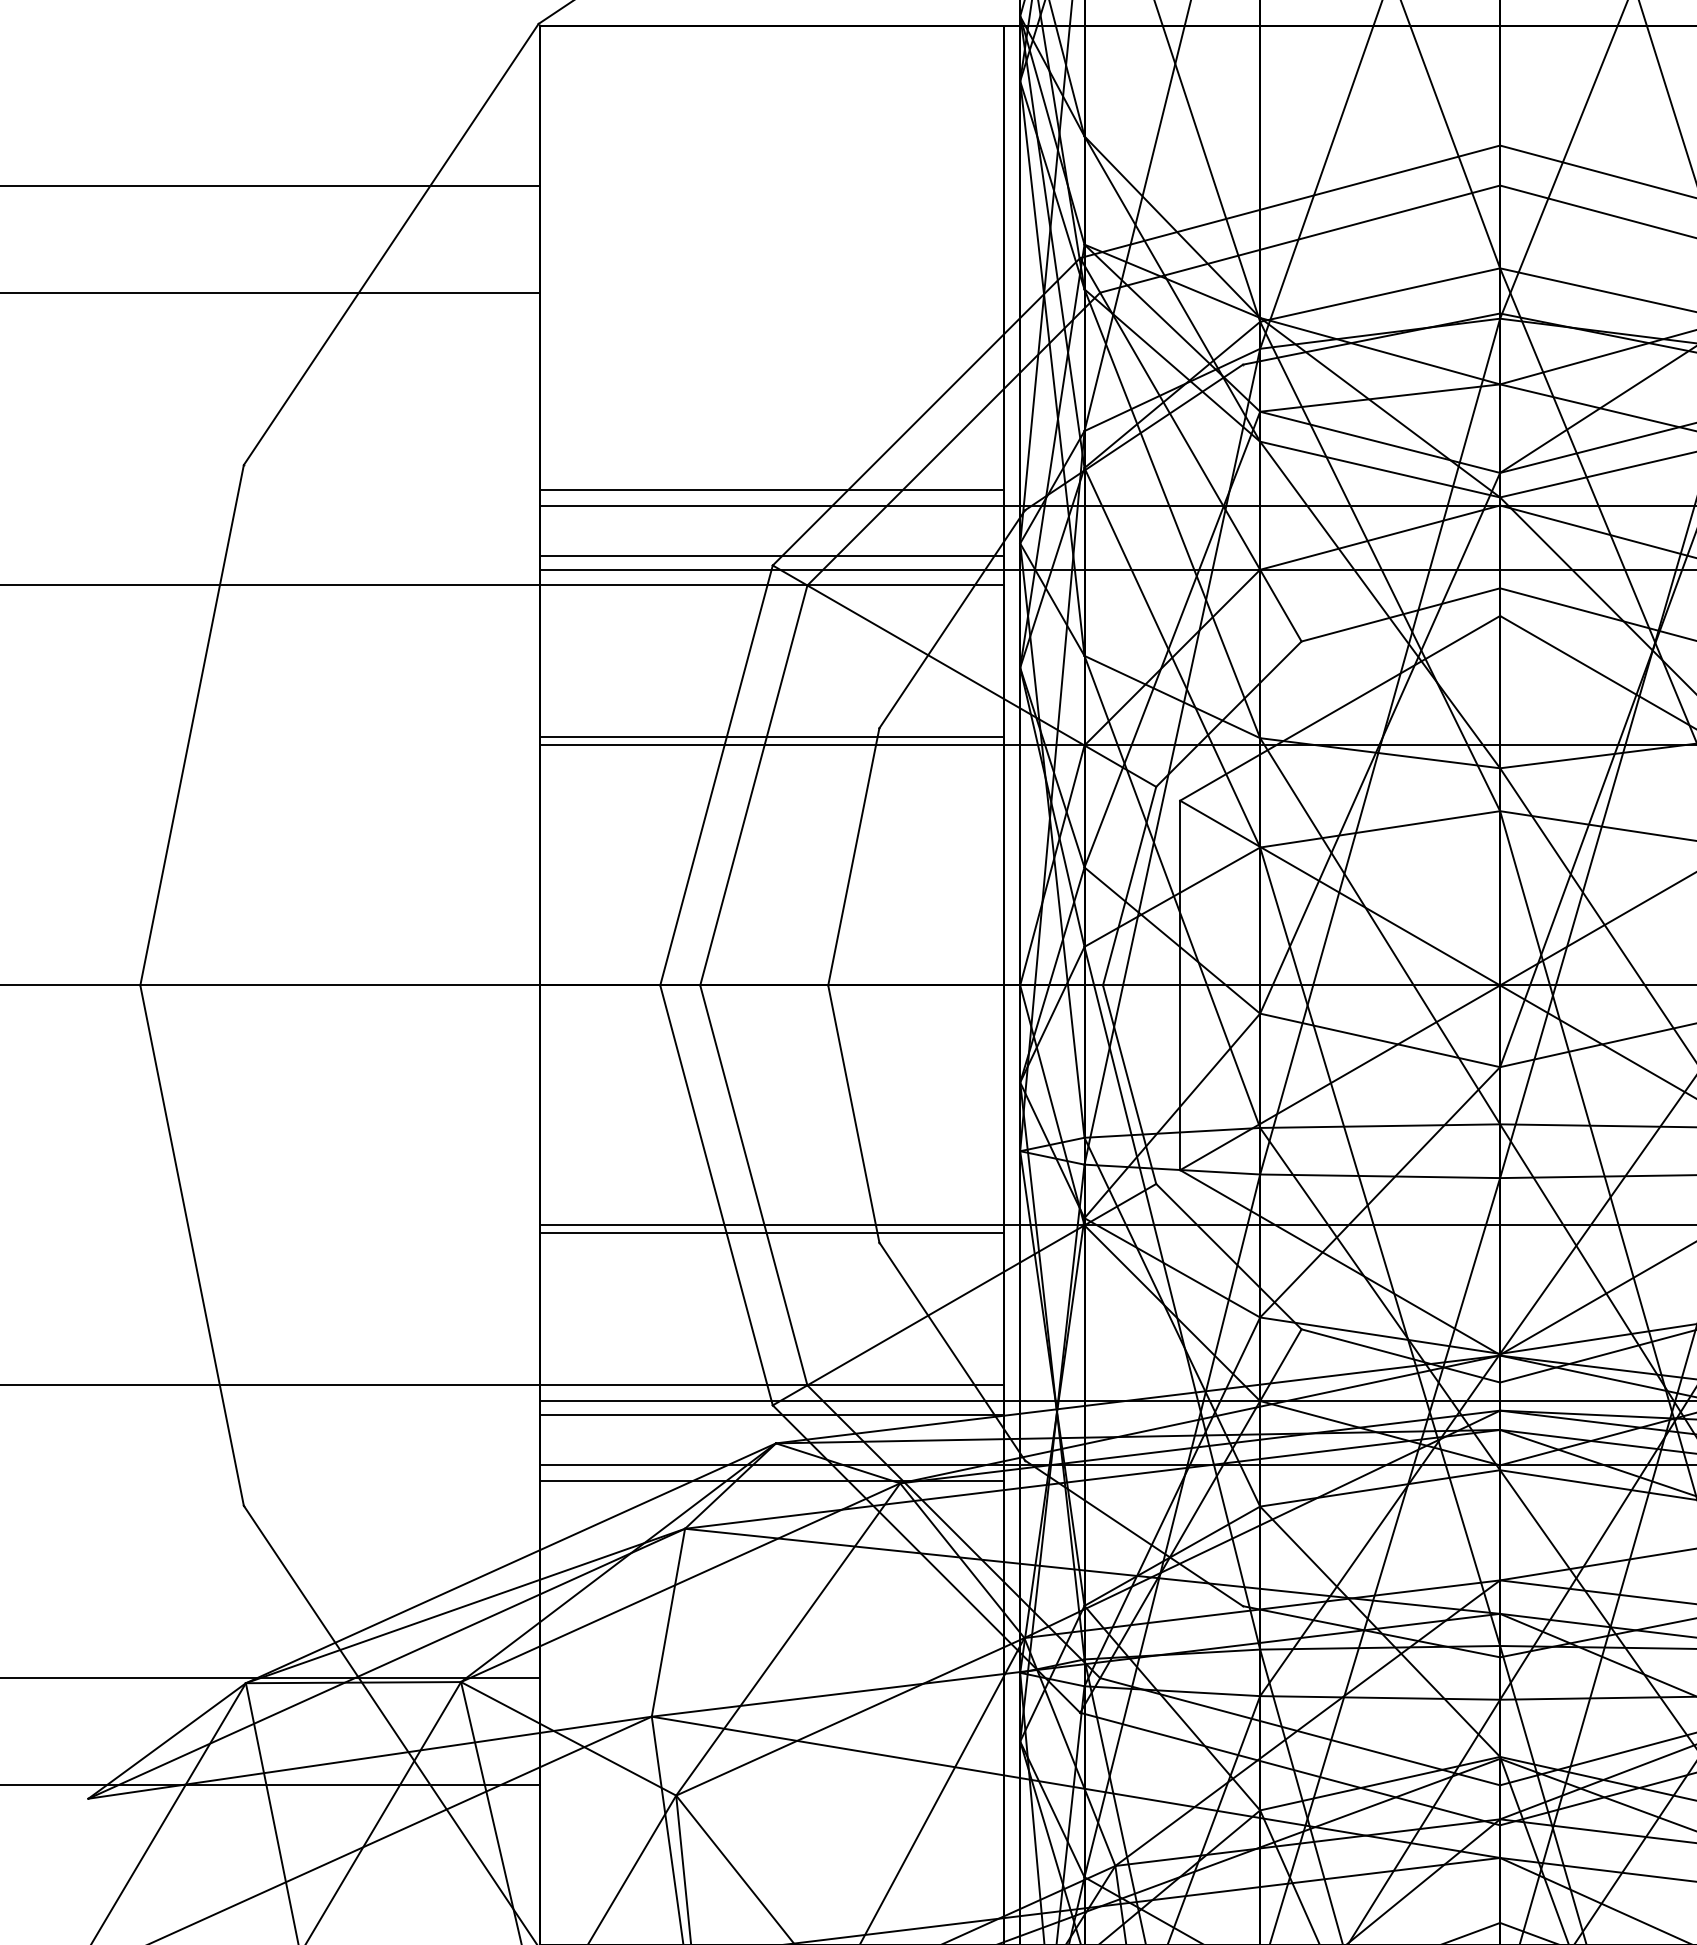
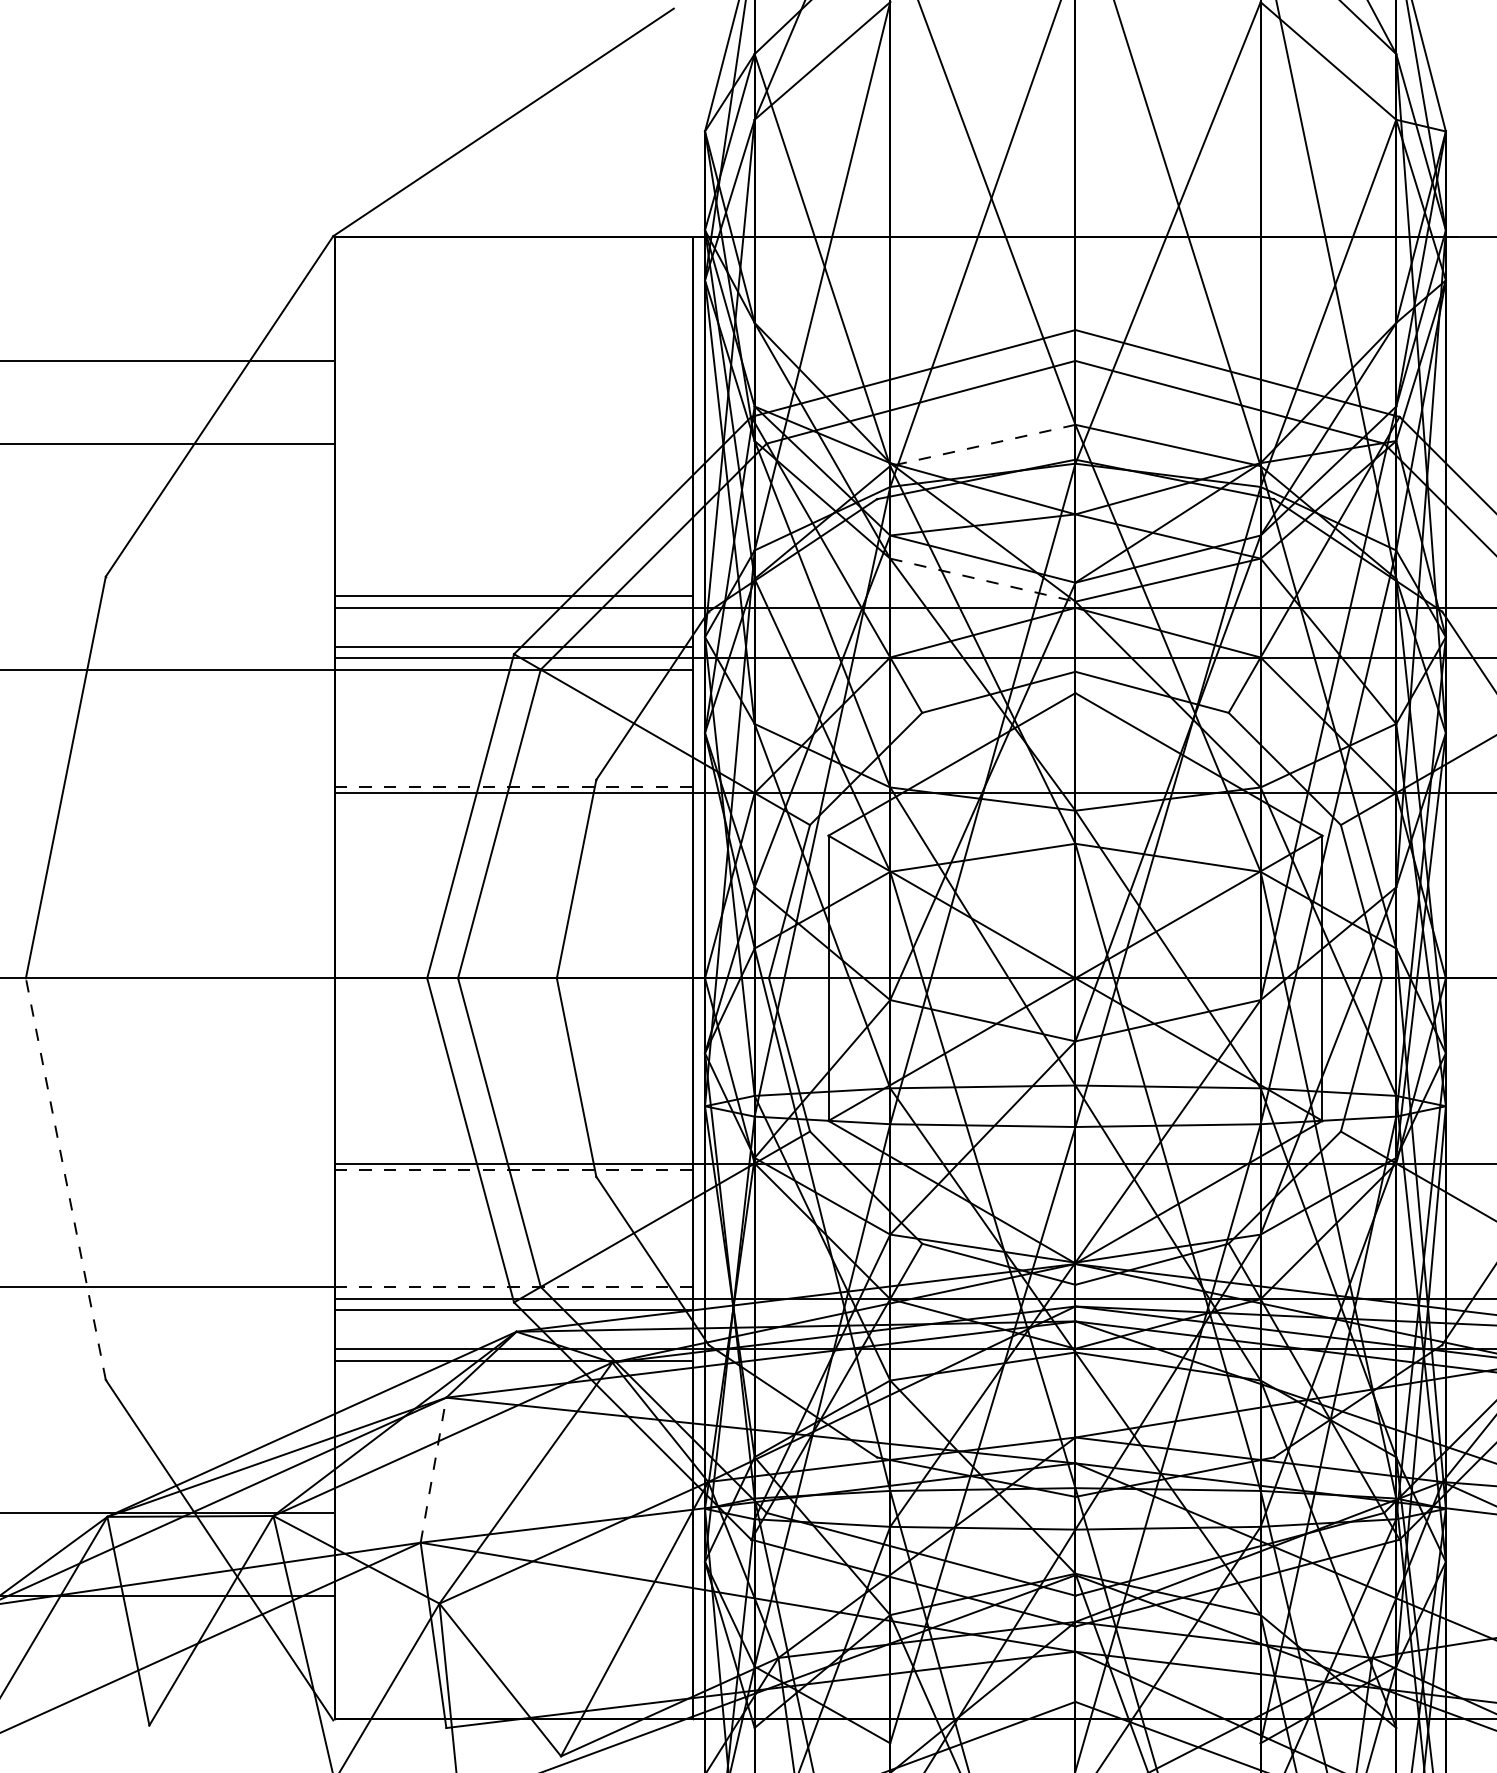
line: (1379, 295) -> (982, 445), solid -> dashed
line: (1380, 470) -> (983, 580), solid -> dashed
line: (772, 736) -> (513, 786), solid -> dashed
line: (772, 1233) -> (513, 1169), solid -> dashed
line: (191, 1246) -> (65, 1179), solid -> dashed
line: (772, 1386) -> (513, 1287), solid -> dashed
line: (668, 1623) -> (433, 1470), solid -> dashed

